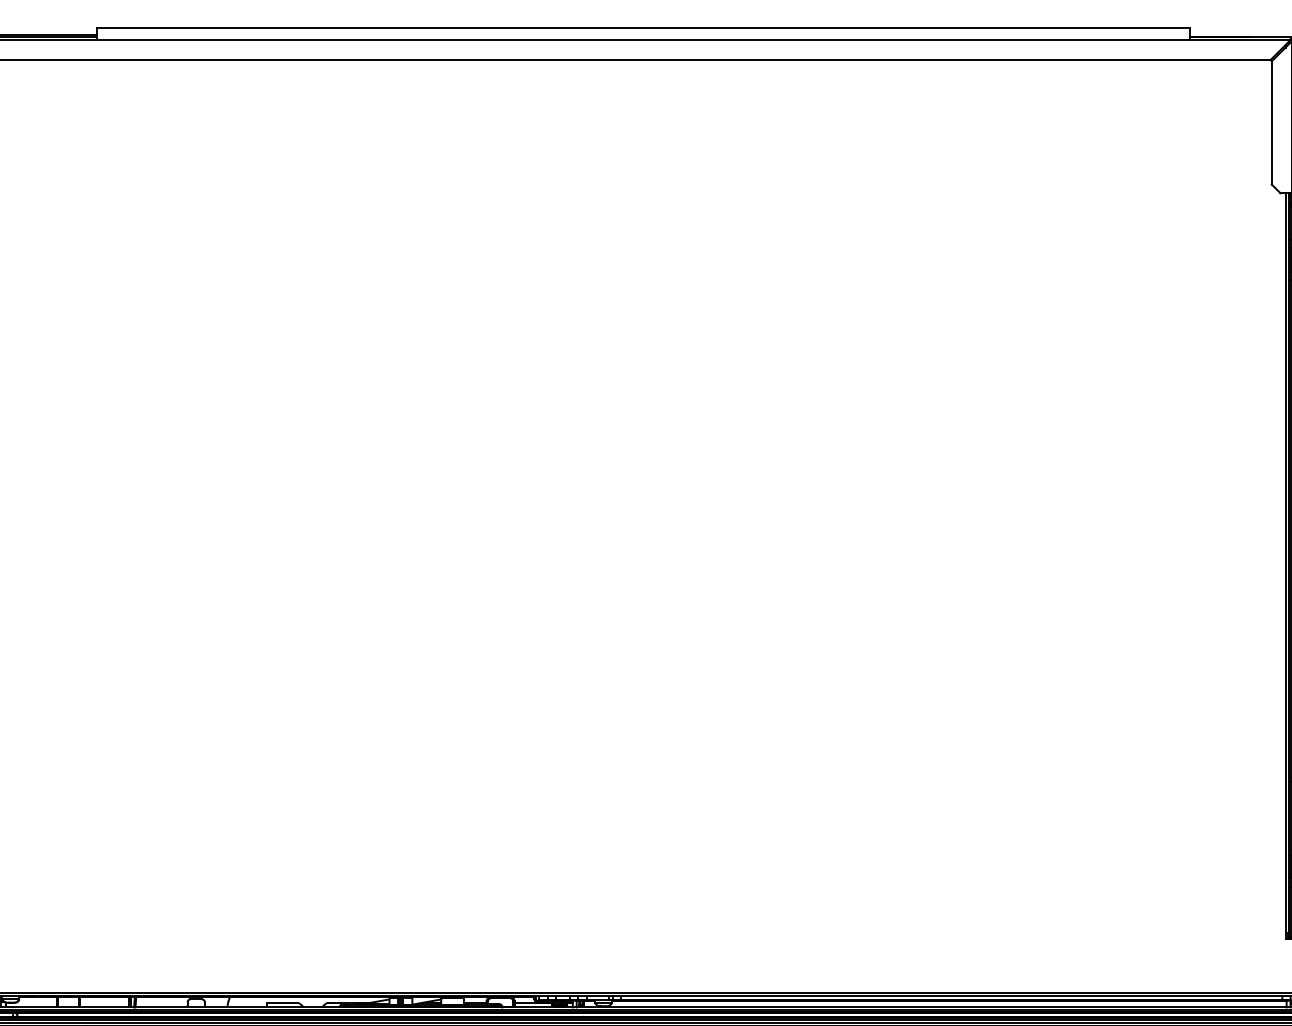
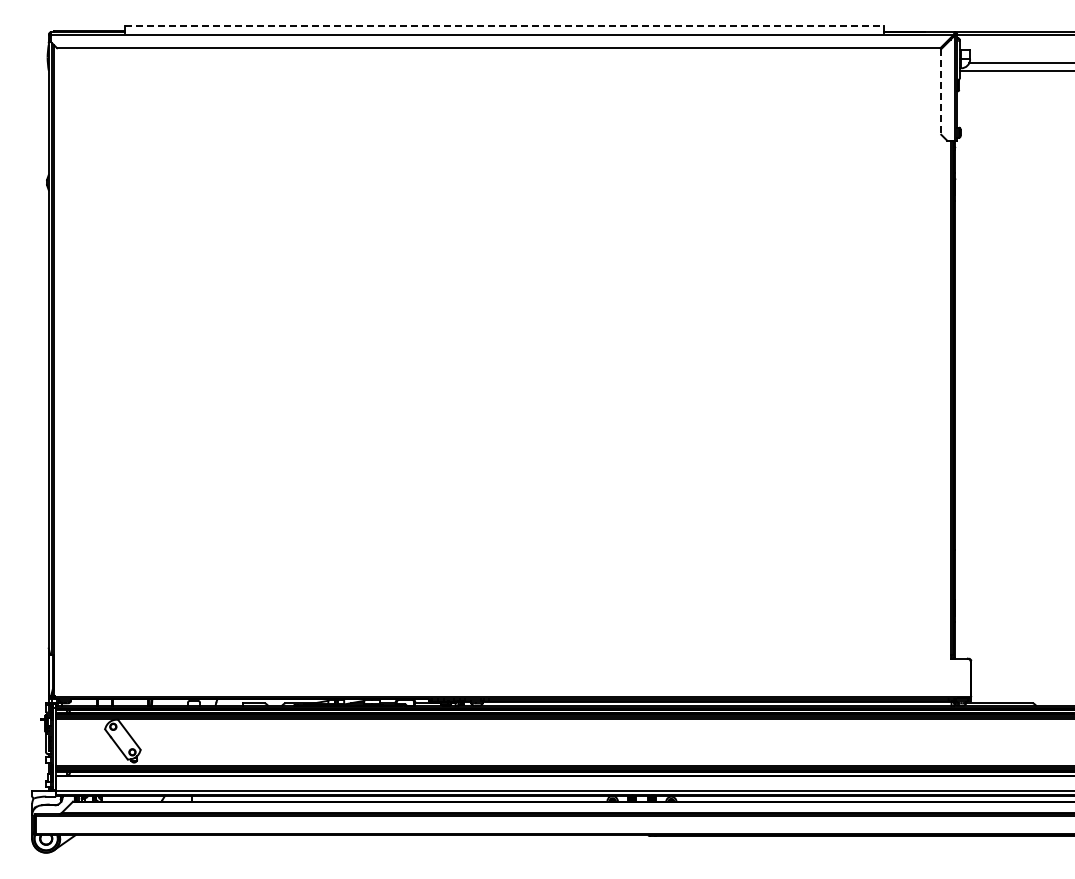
line: (643, 28) -> (504, 26), solid -> dashed
line: (1272, 122) -> (941, 91), solid -> dashed

